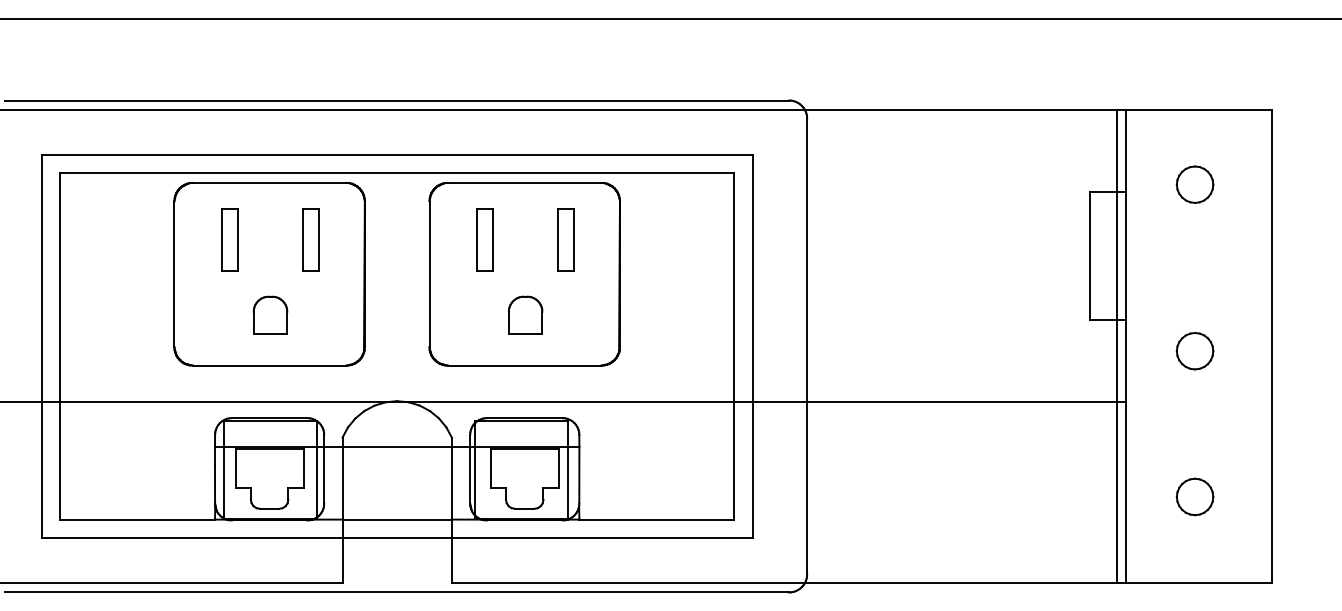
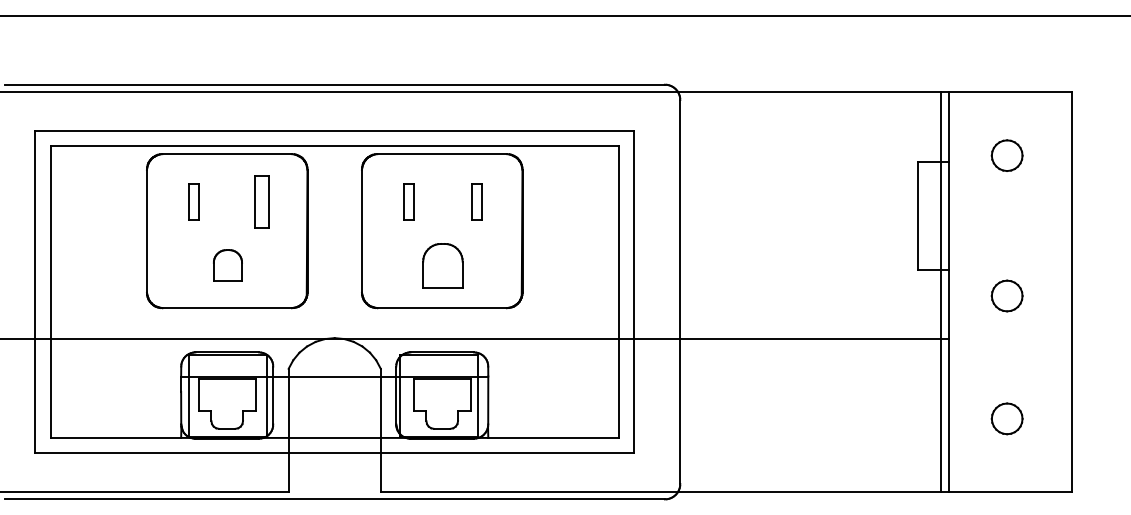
part: (229, 239) -> (193, 201), size x0.7
part: (484, 239) -> (408, 201), size x0.7
part: (565, 239) -> (476, 201), size x0.7
part: (525, 314) -> (442, 265), size x1.4

